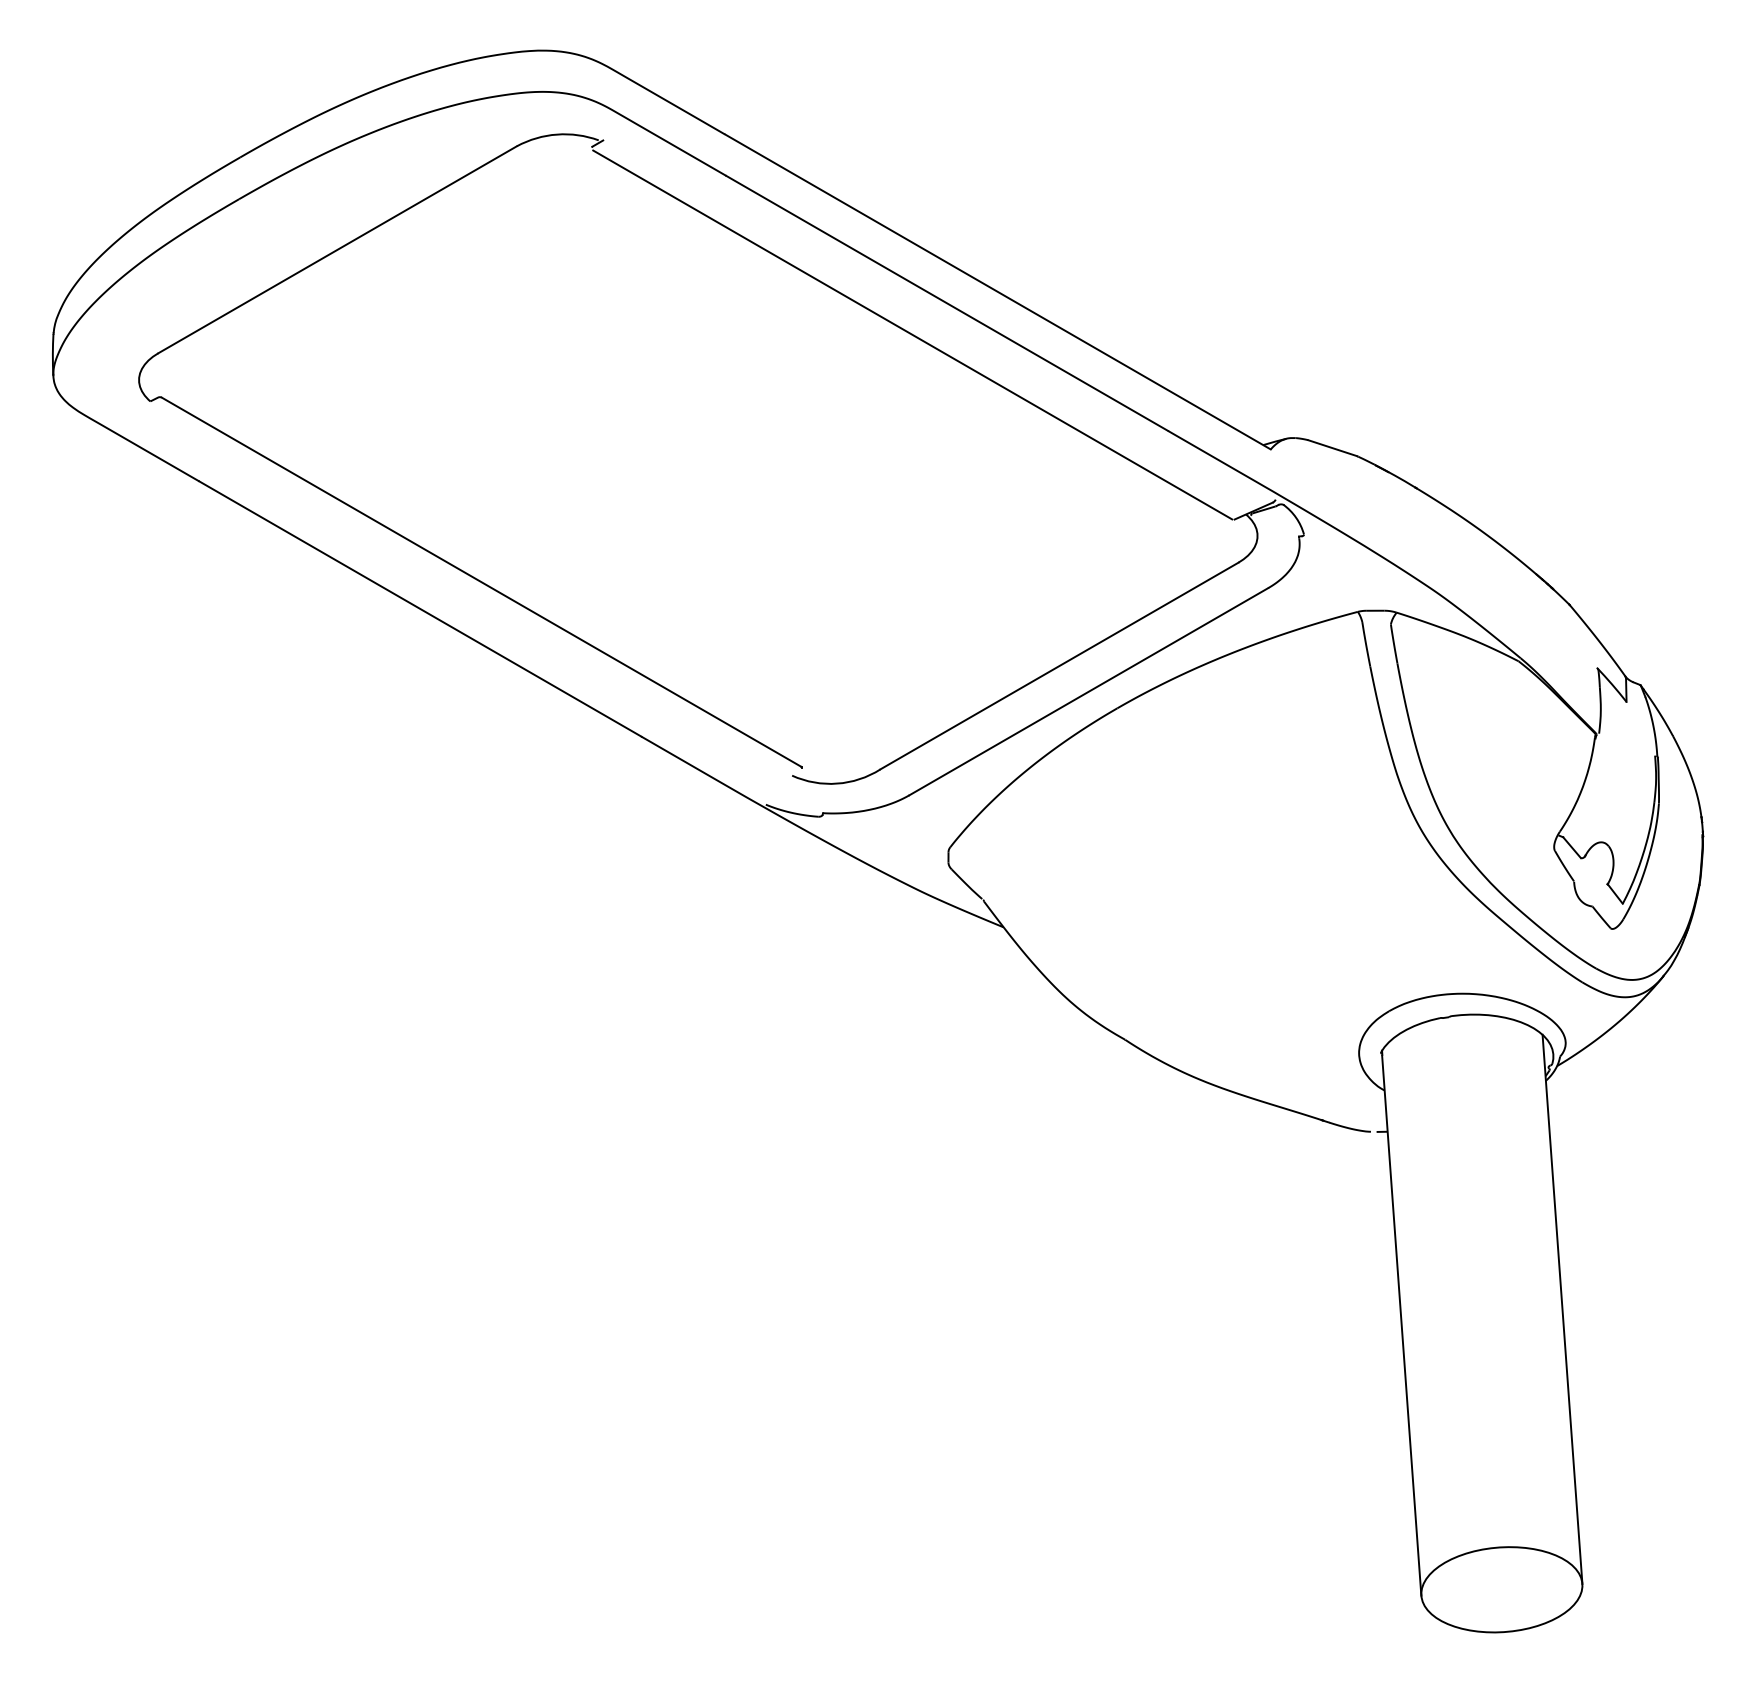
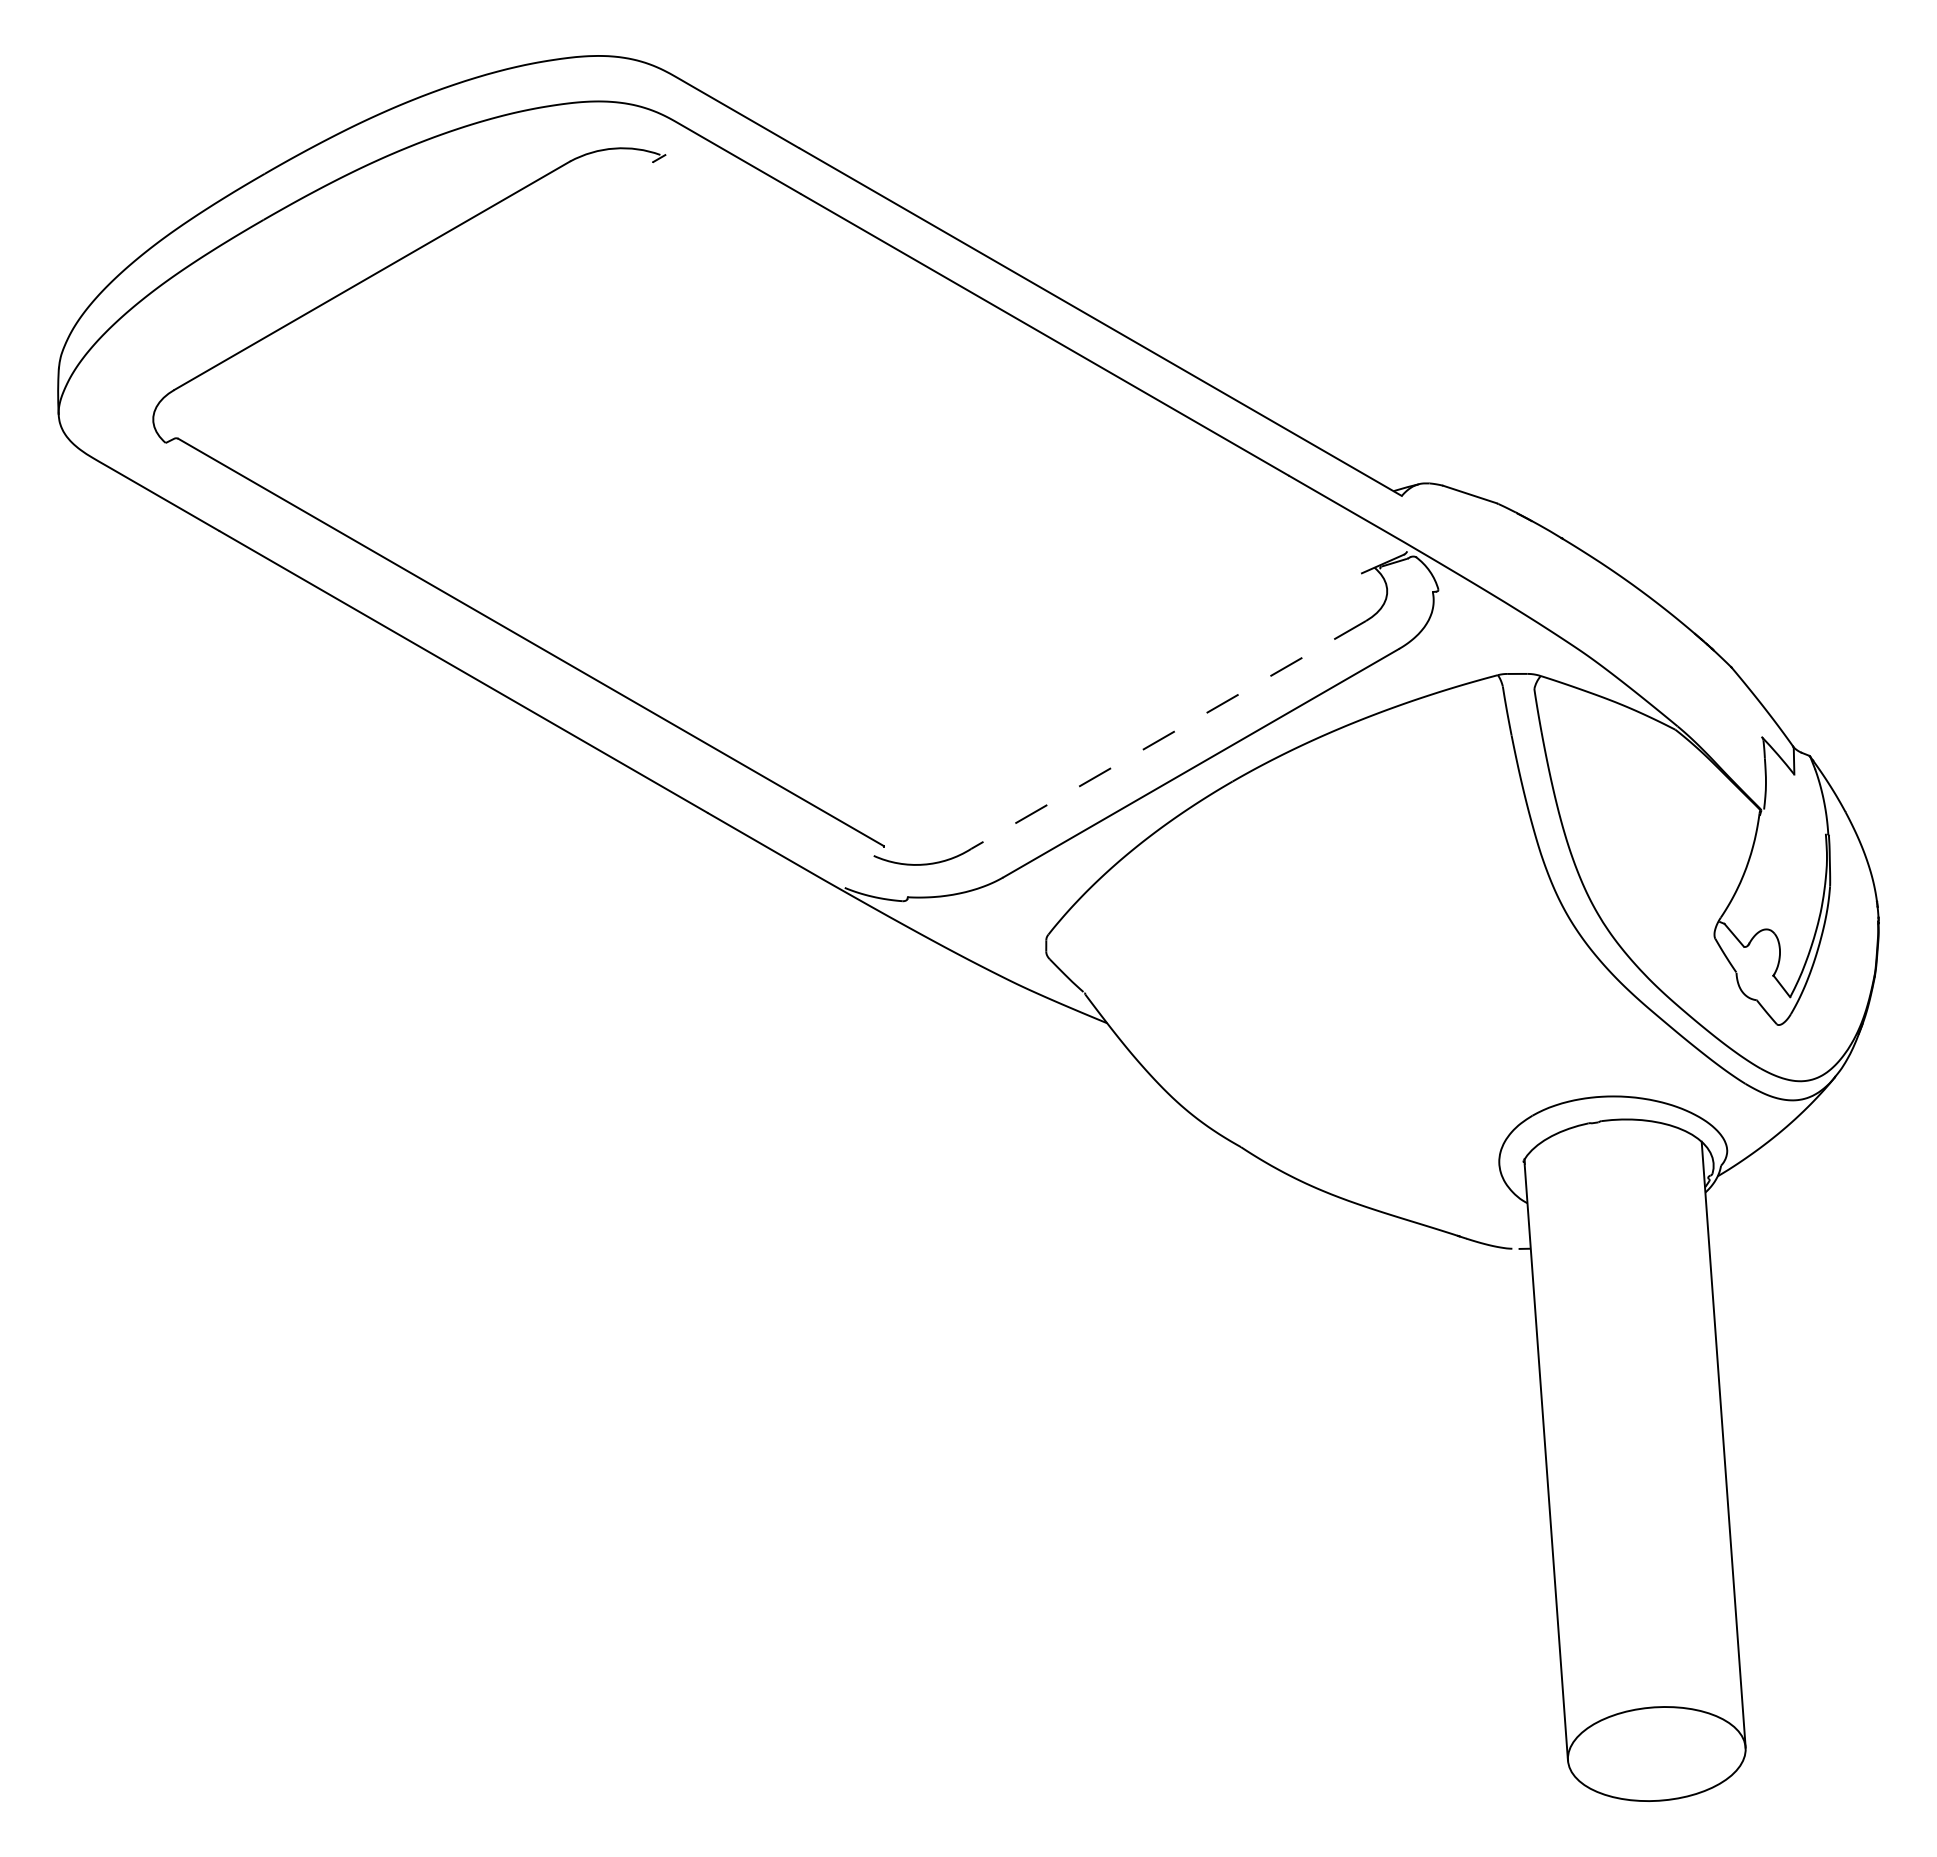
line: (912, 334) -> (1006, 369), removed
line: (1059, 665) -> (1168, 734), solid -> dashed

